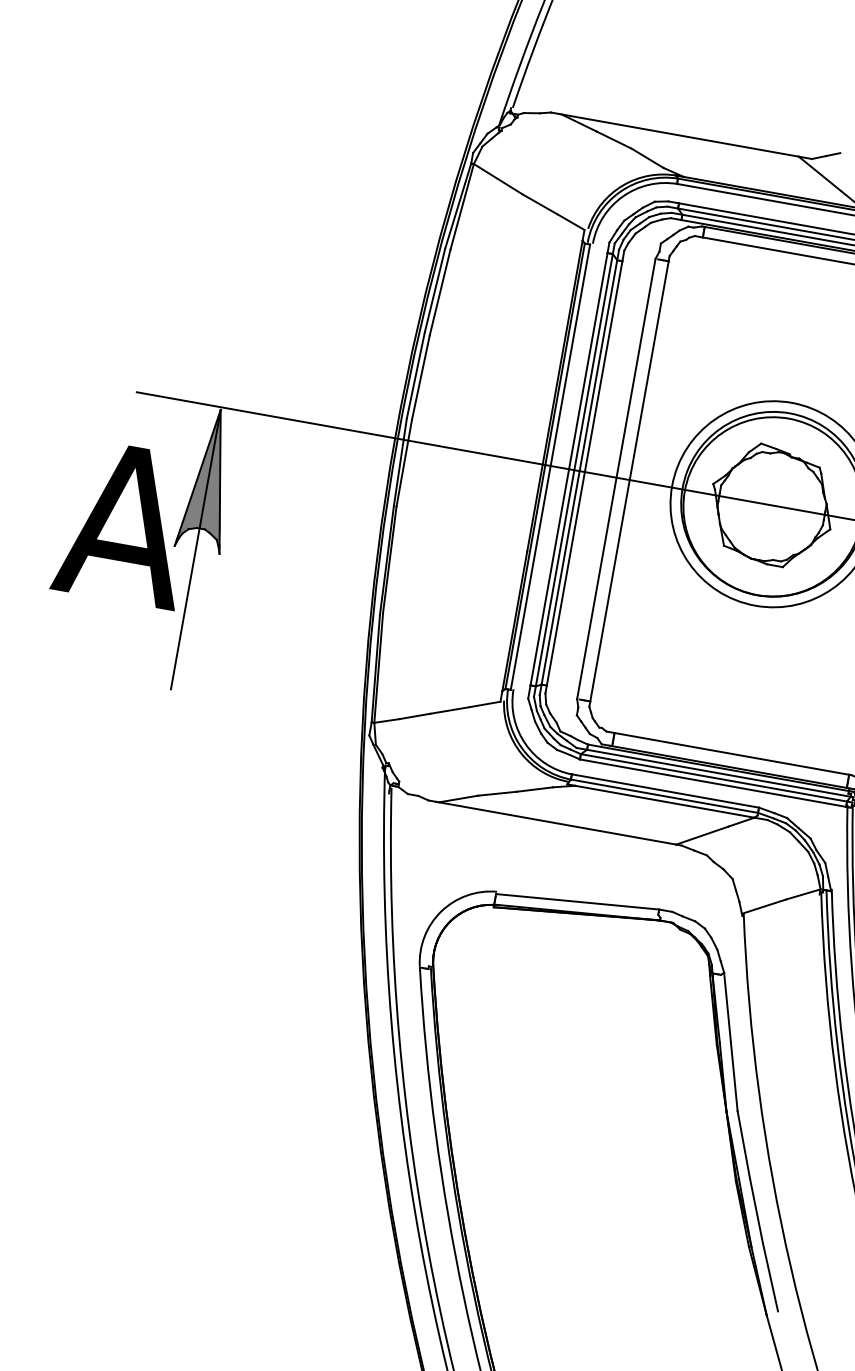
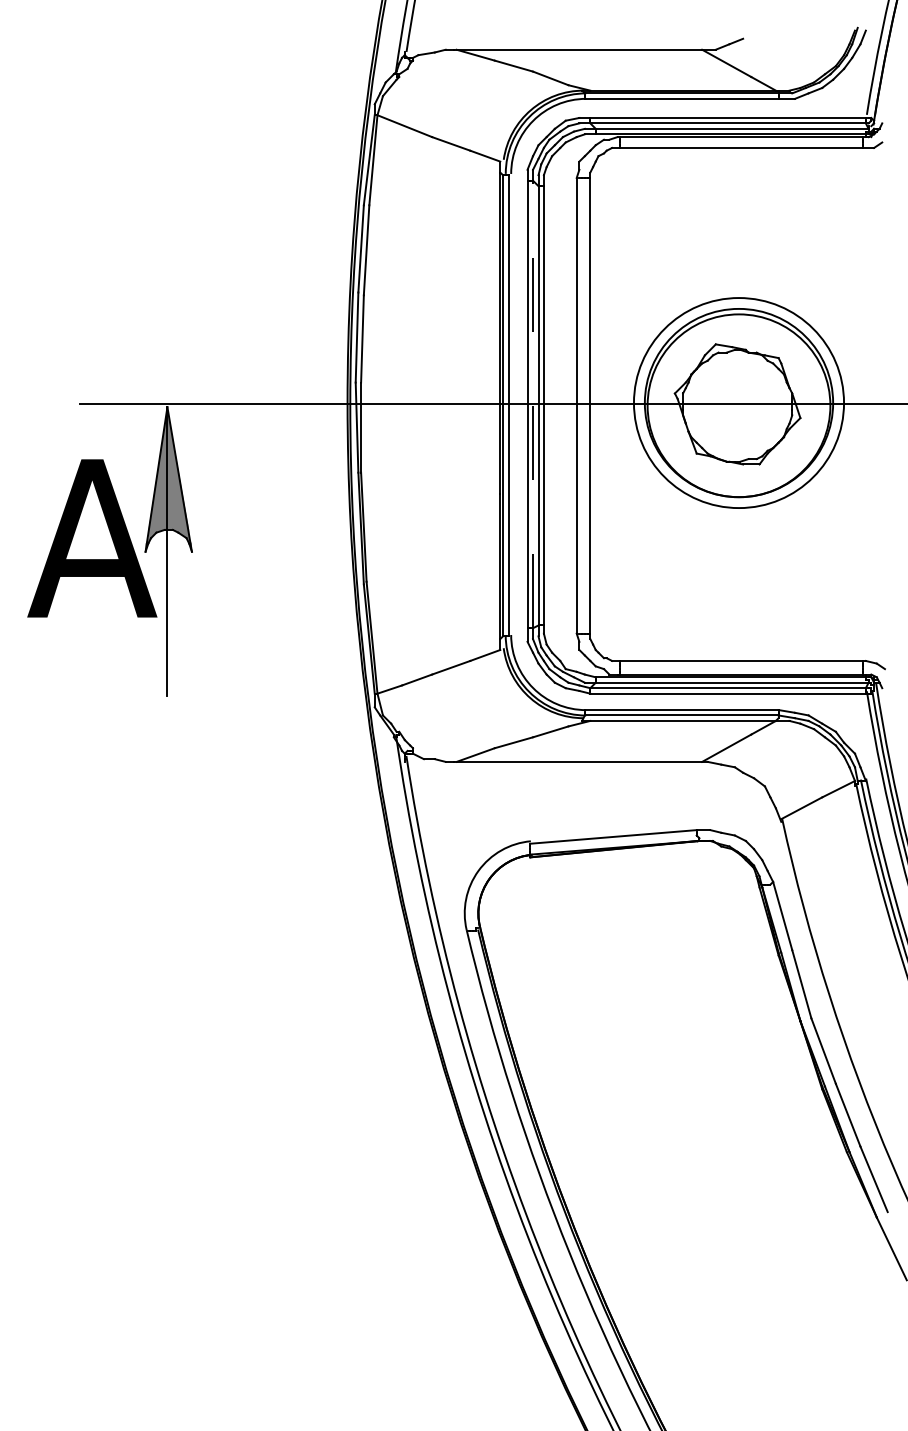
line: (574, 470) -> (533, 404), solid -> dashed

